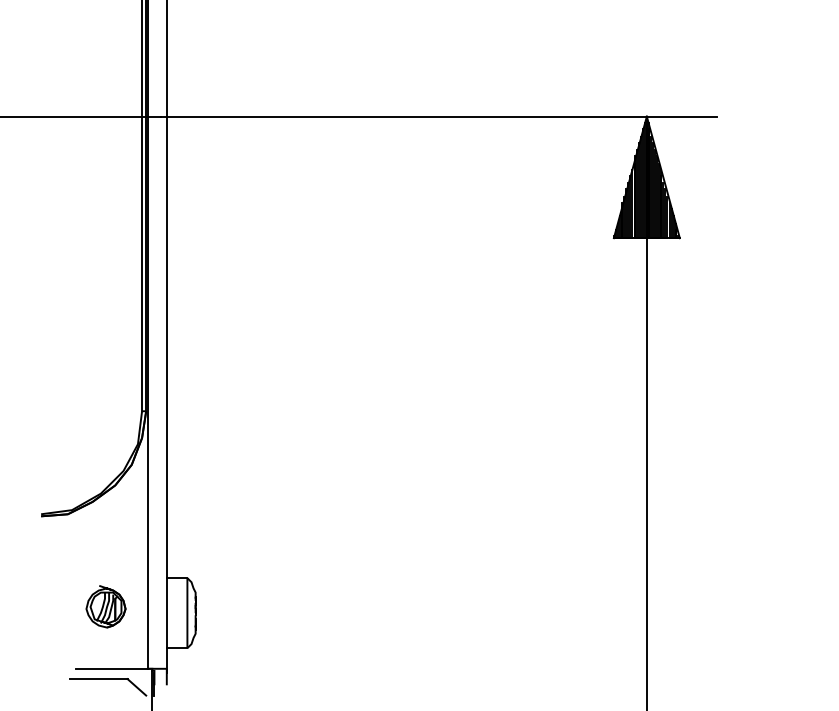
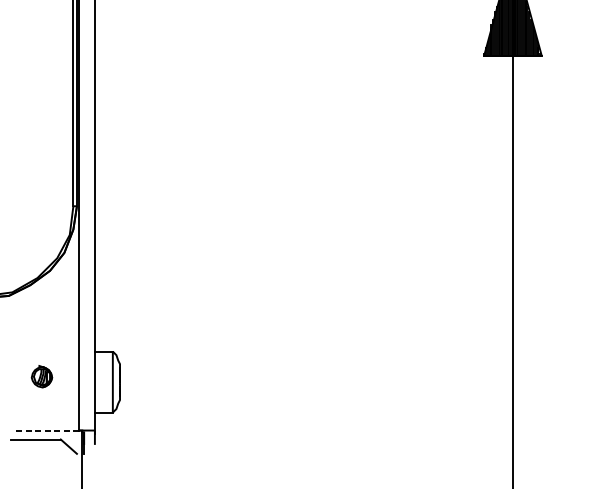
part: (105, 606) -> (41, 376), size x0.6
line: (112, 668) -> (47, 430), solid -> dashed

